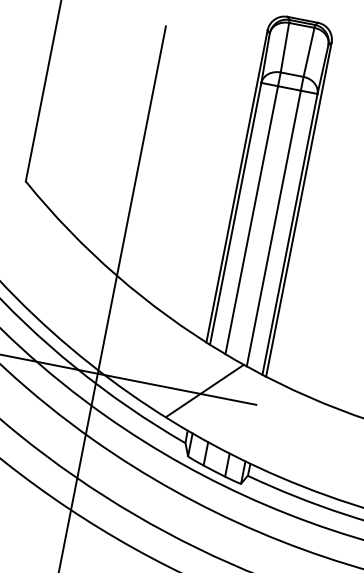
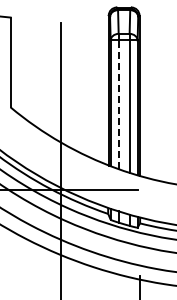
line: (251, 219) -> (118, 104), solid -> dashed
hatch: (205, 389) -> (112, 187), removed

